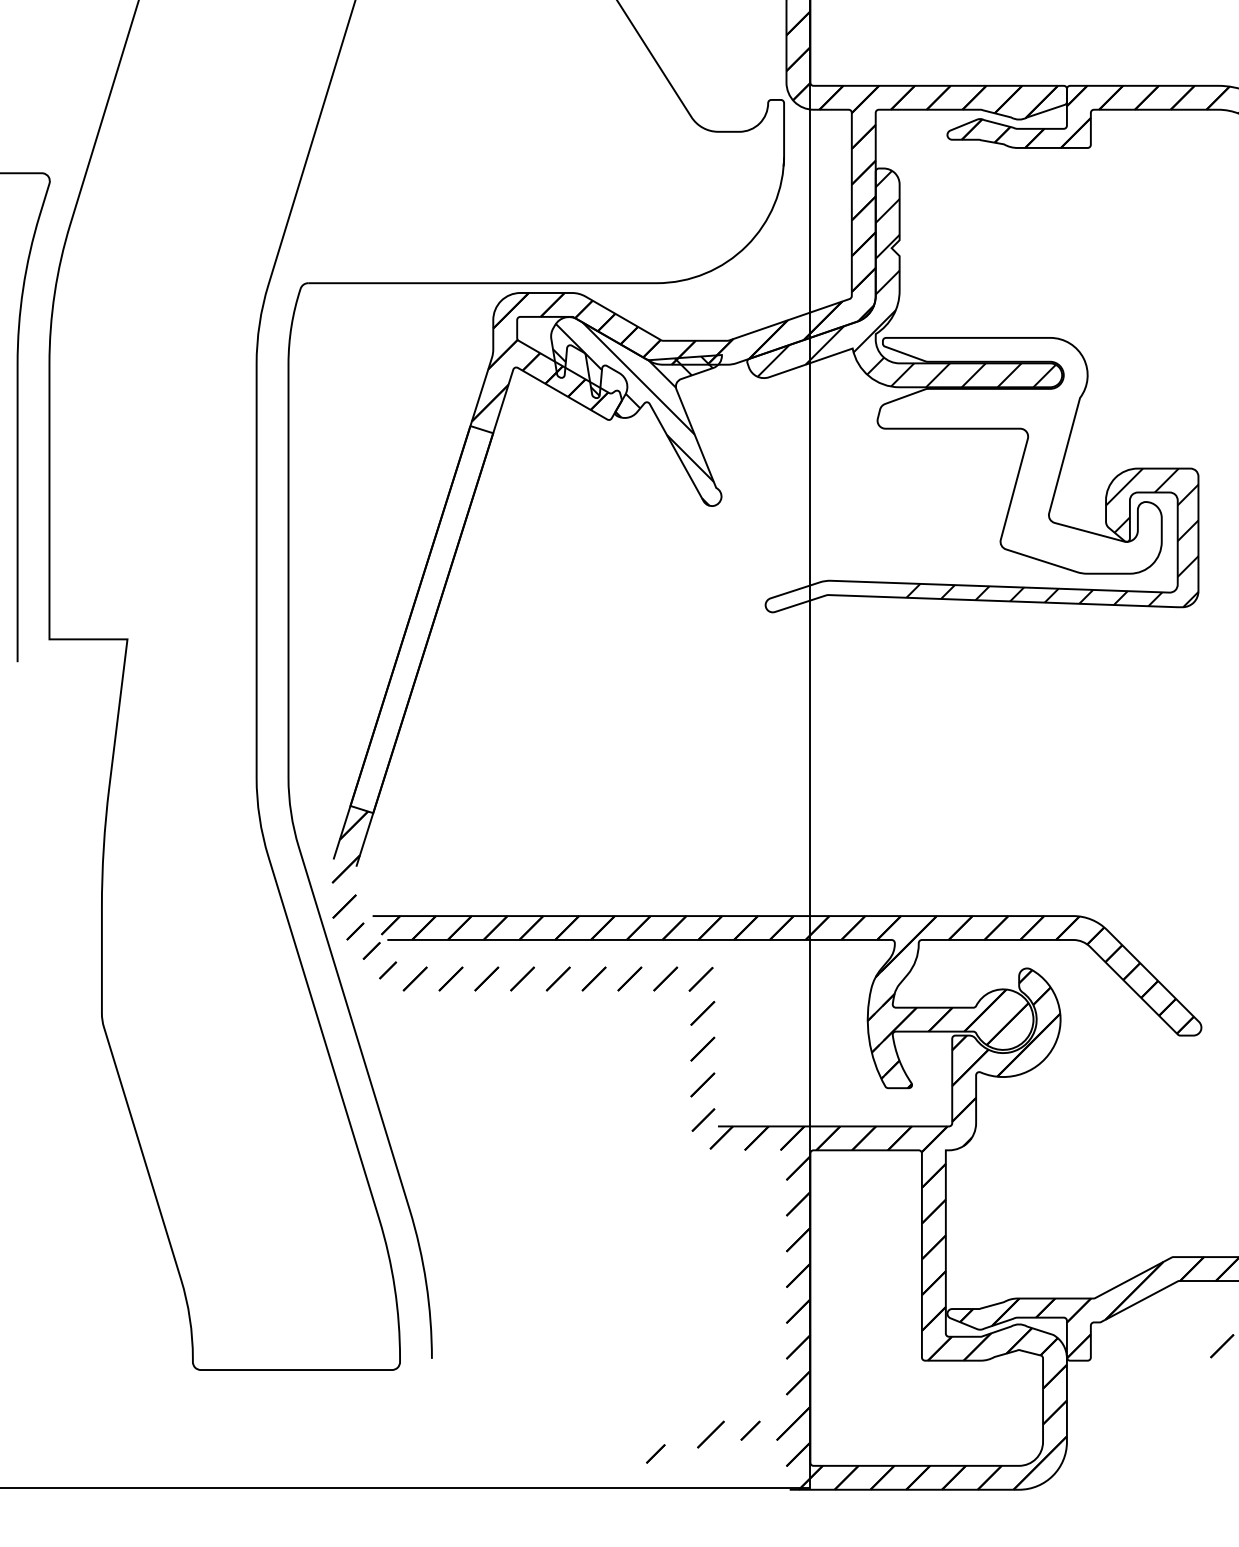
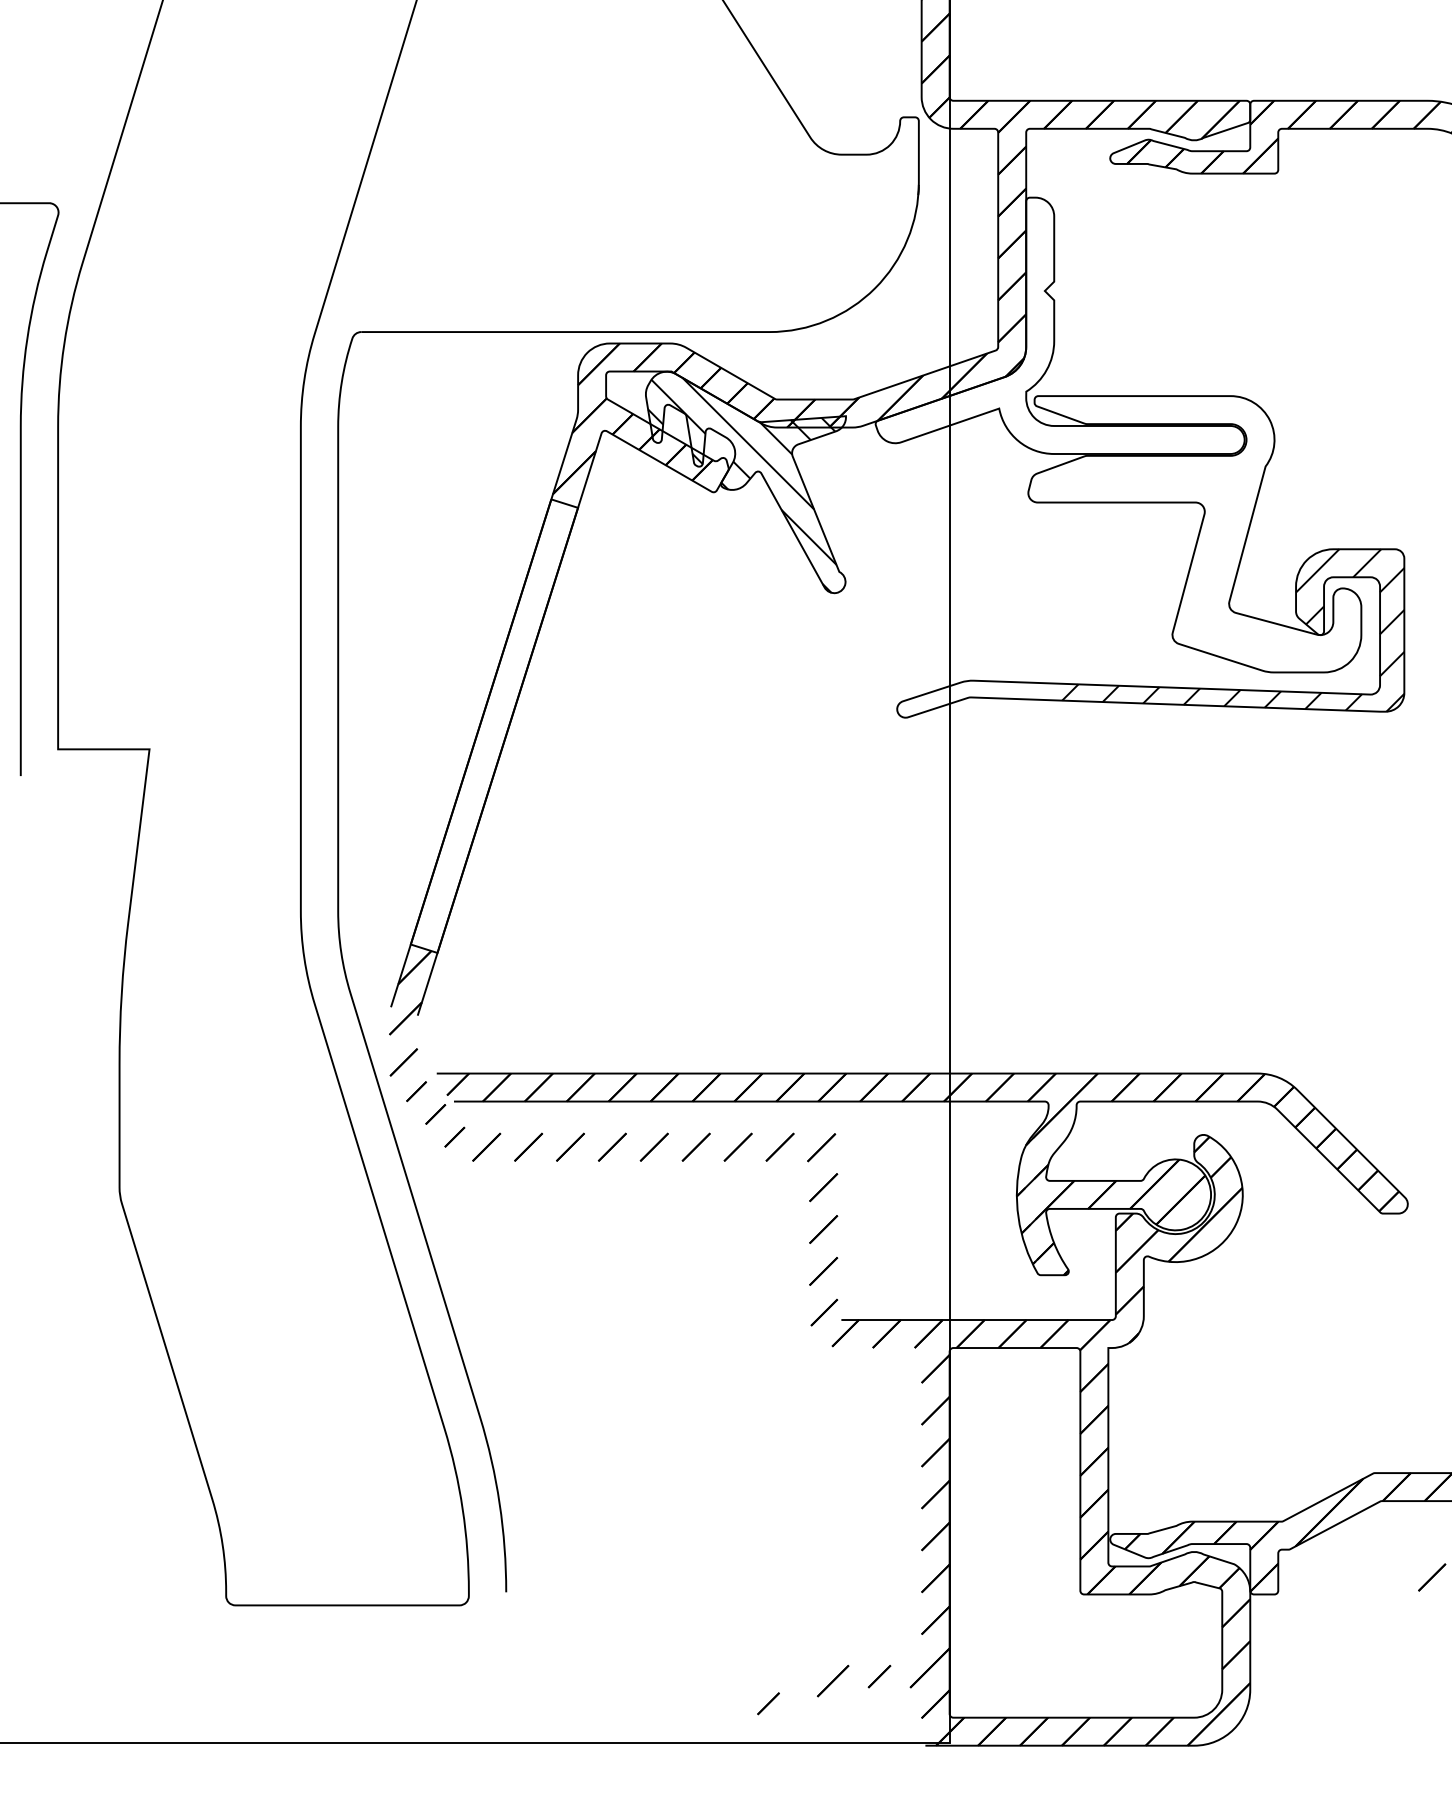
hatch: (906, 279) -> (1062, 327), removed

